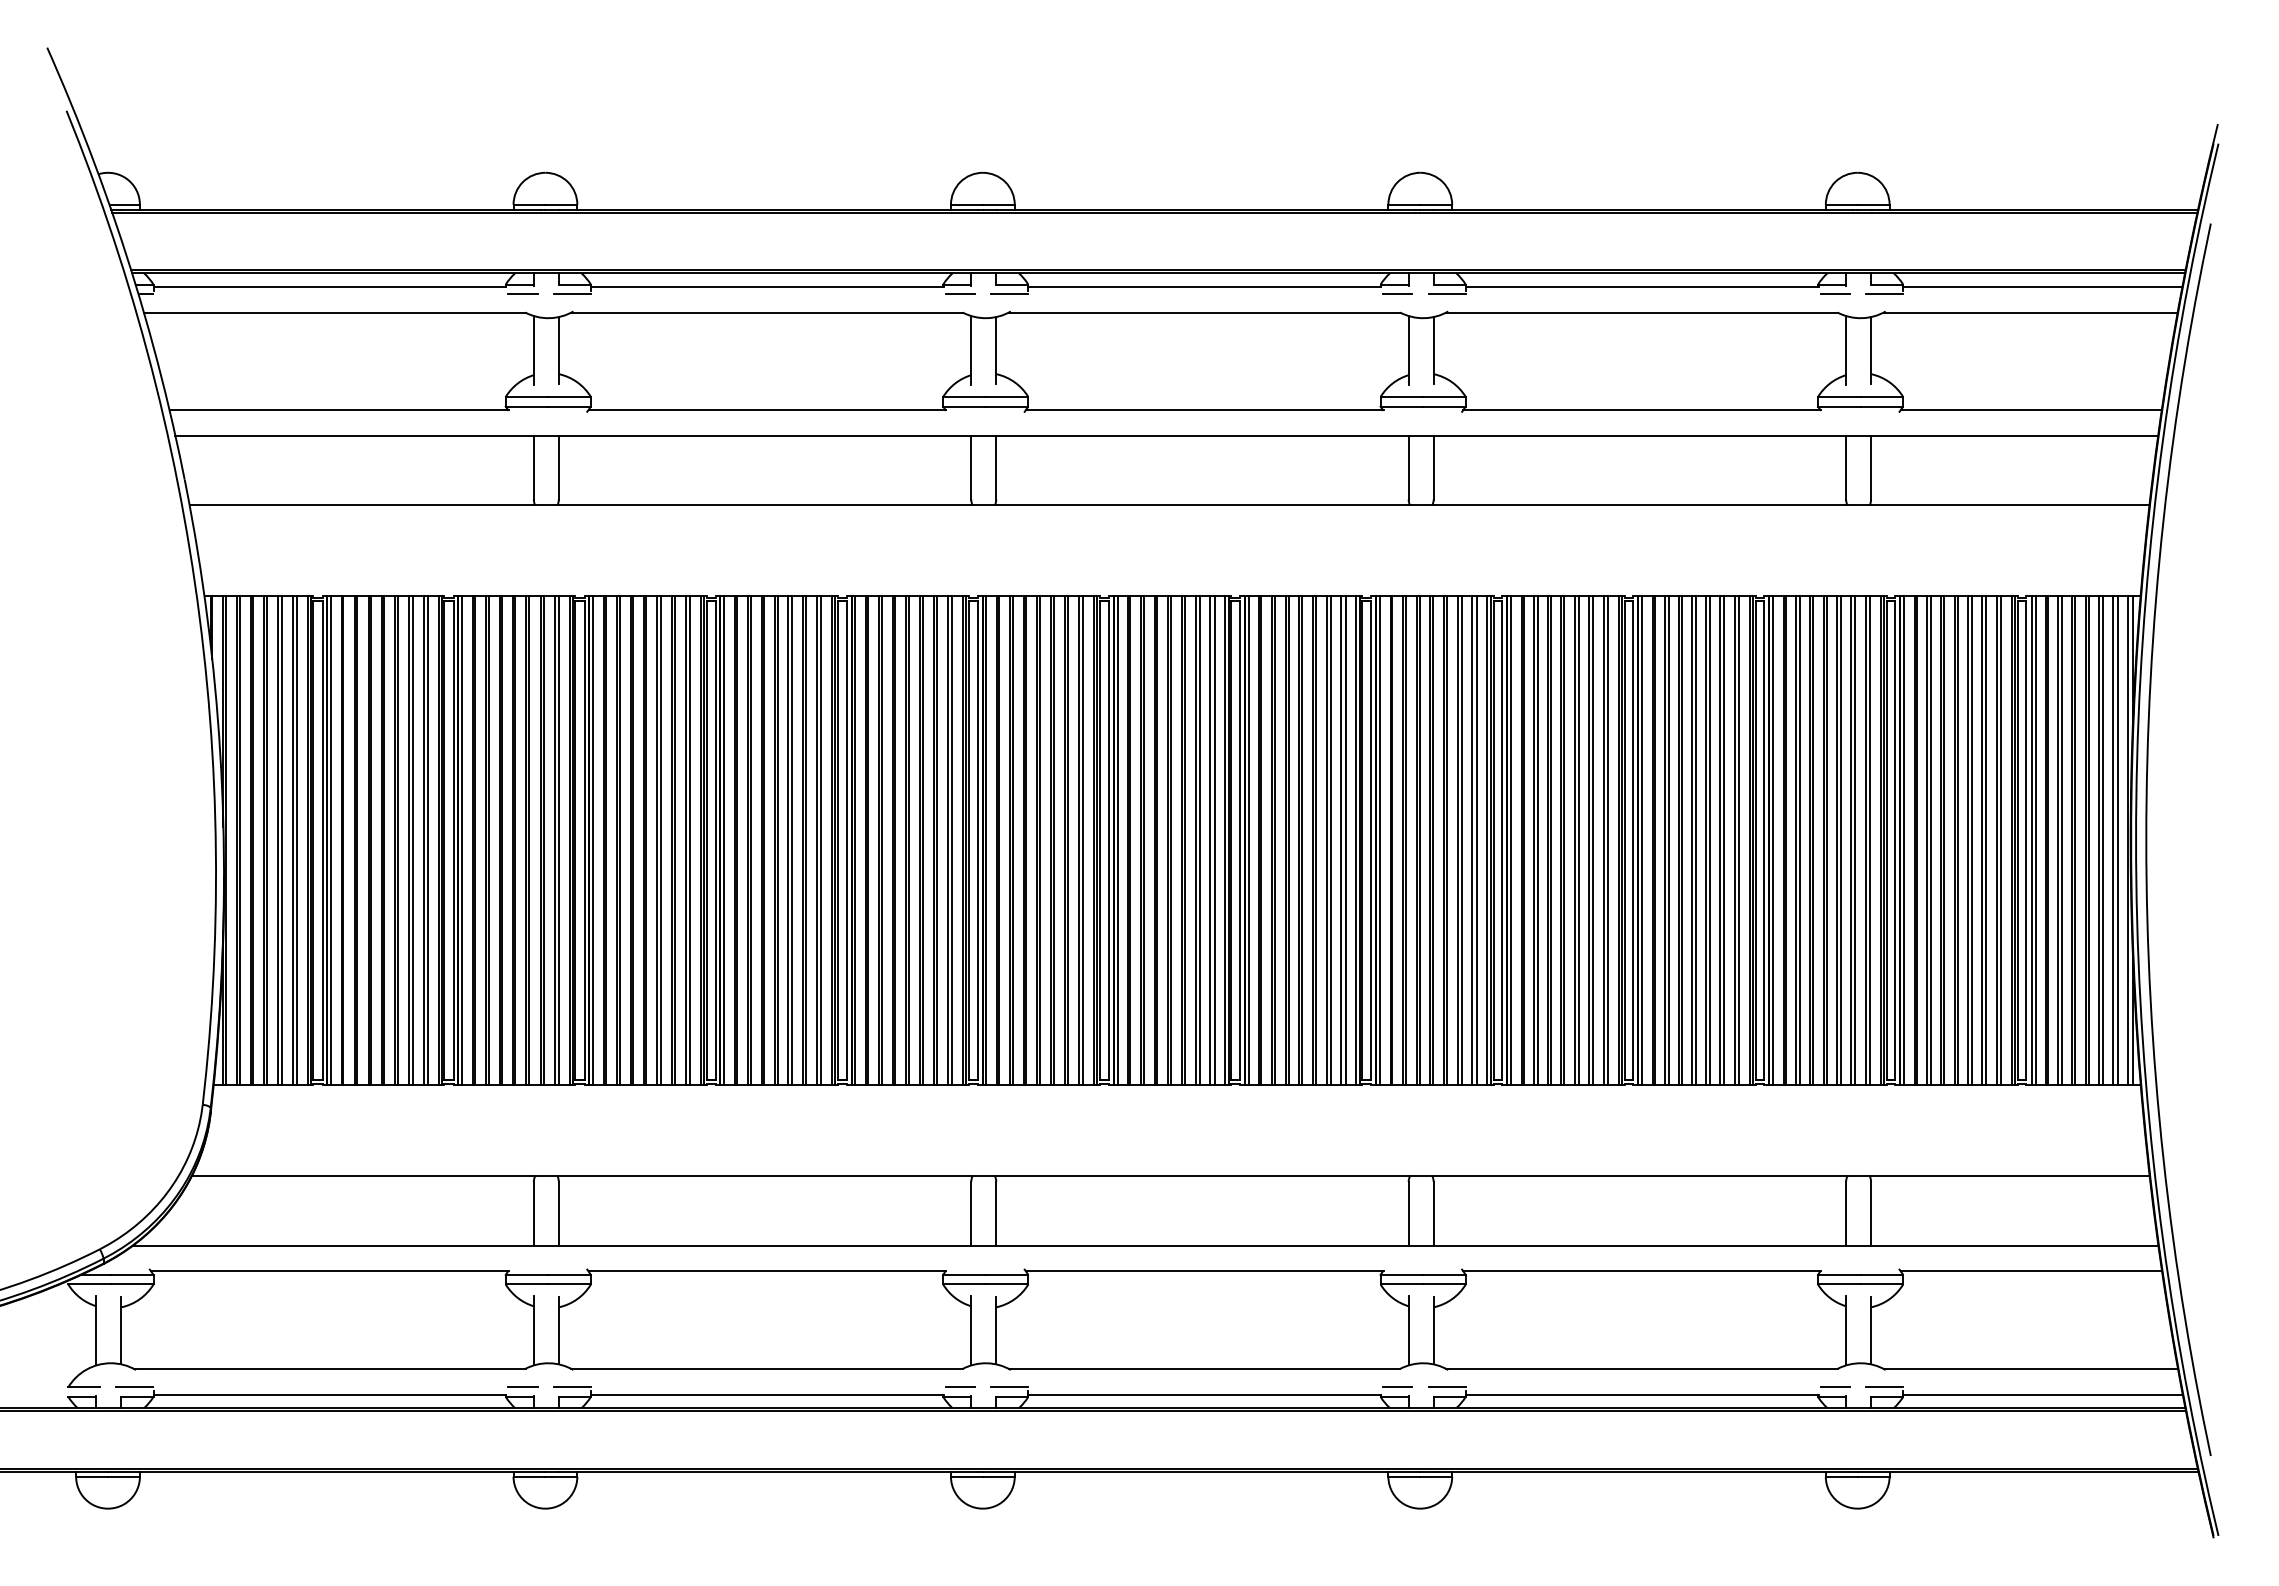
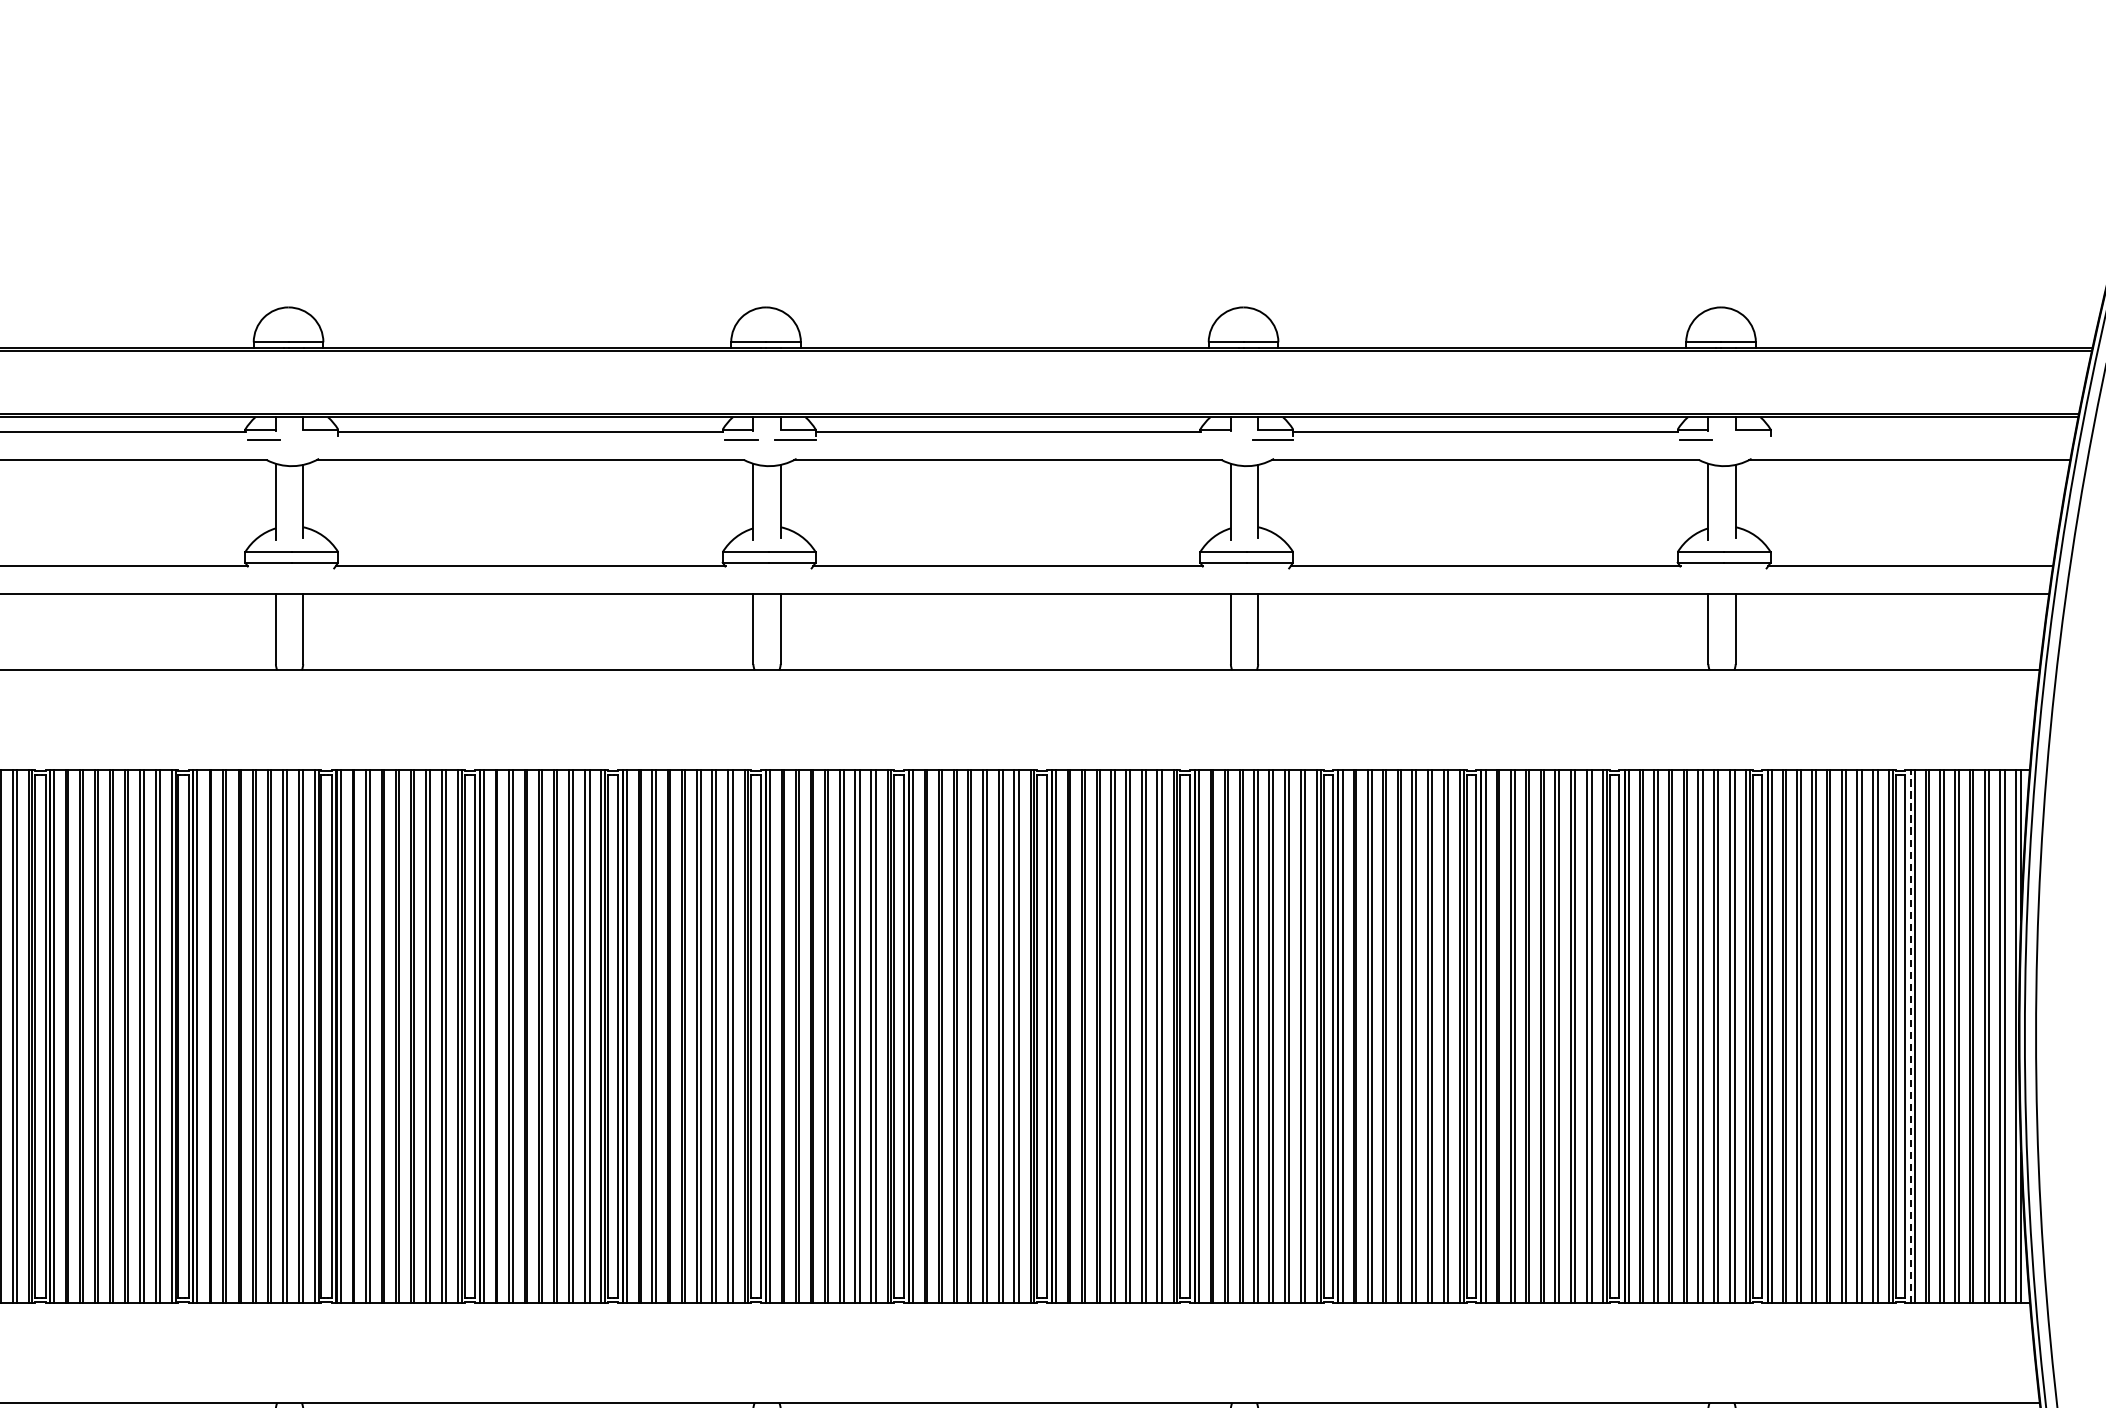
line: (2042, 286) -> (1922, 431), removed
line: (571, 294) -> (317, 440), removed
line: (1397, 294) -> (1218, 440), removed
line: (1884, 294) -> (1750, 440), removed
line: (2031, 840) -> (1910, 1036), solid -> dashed

